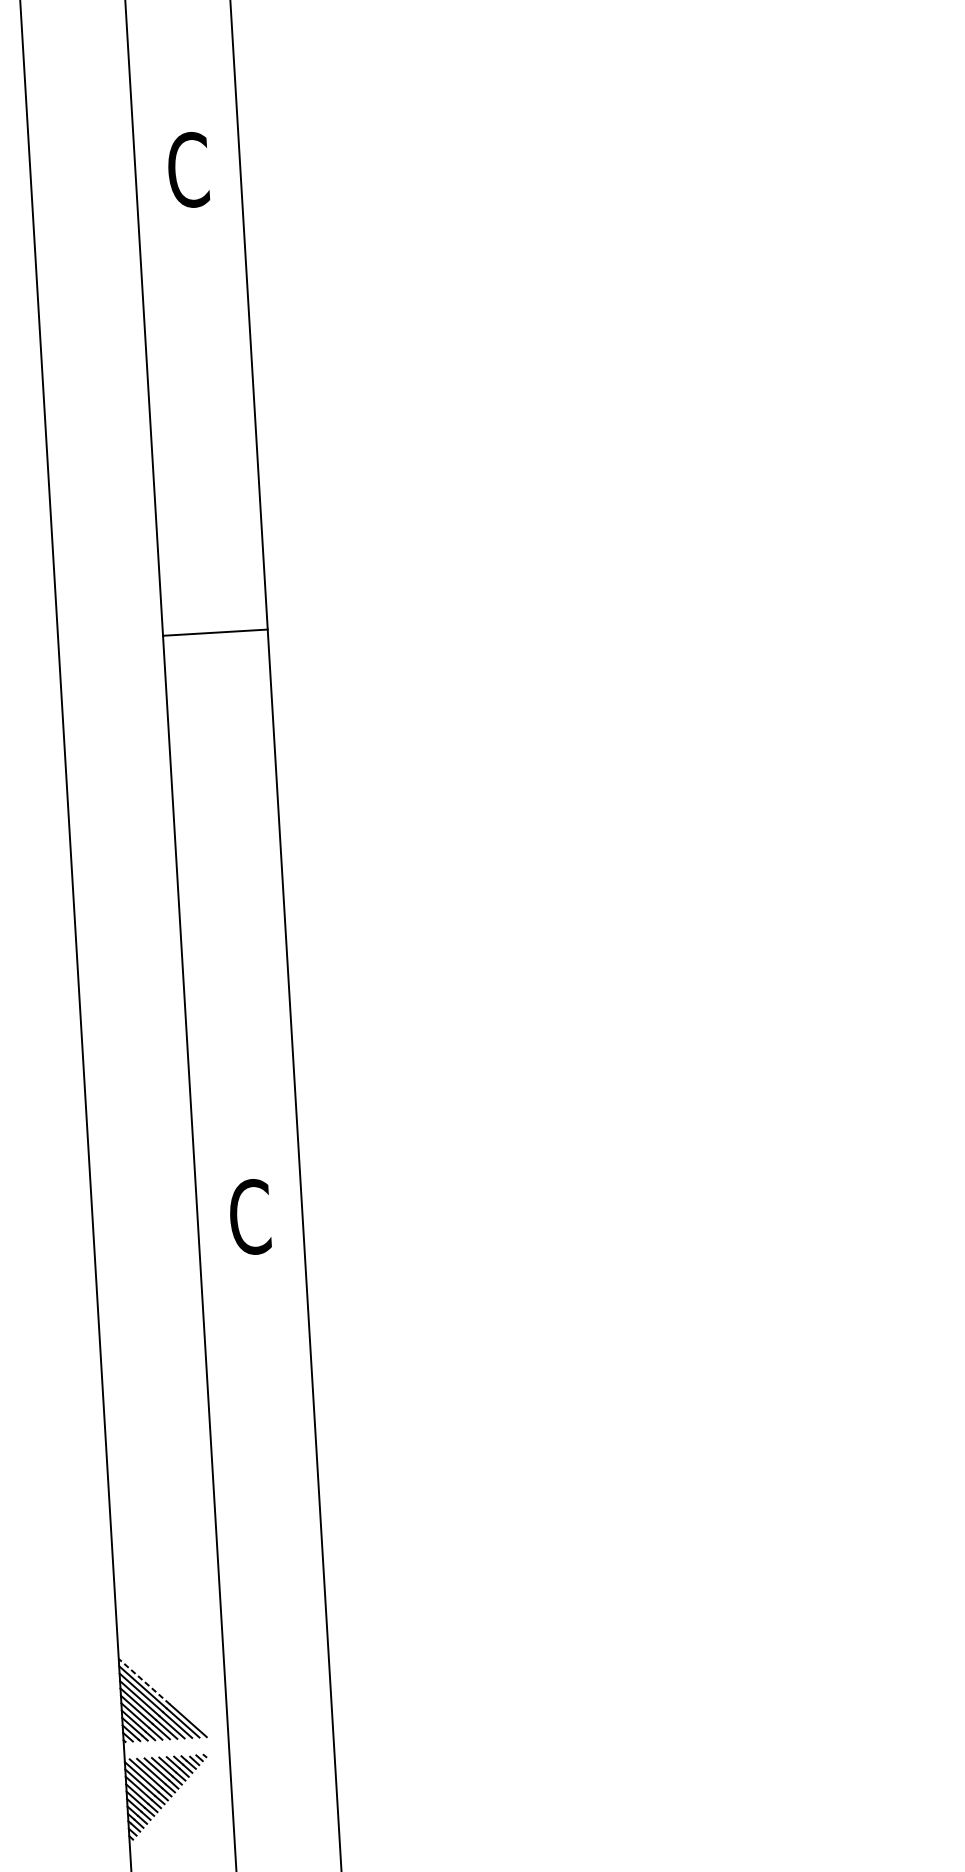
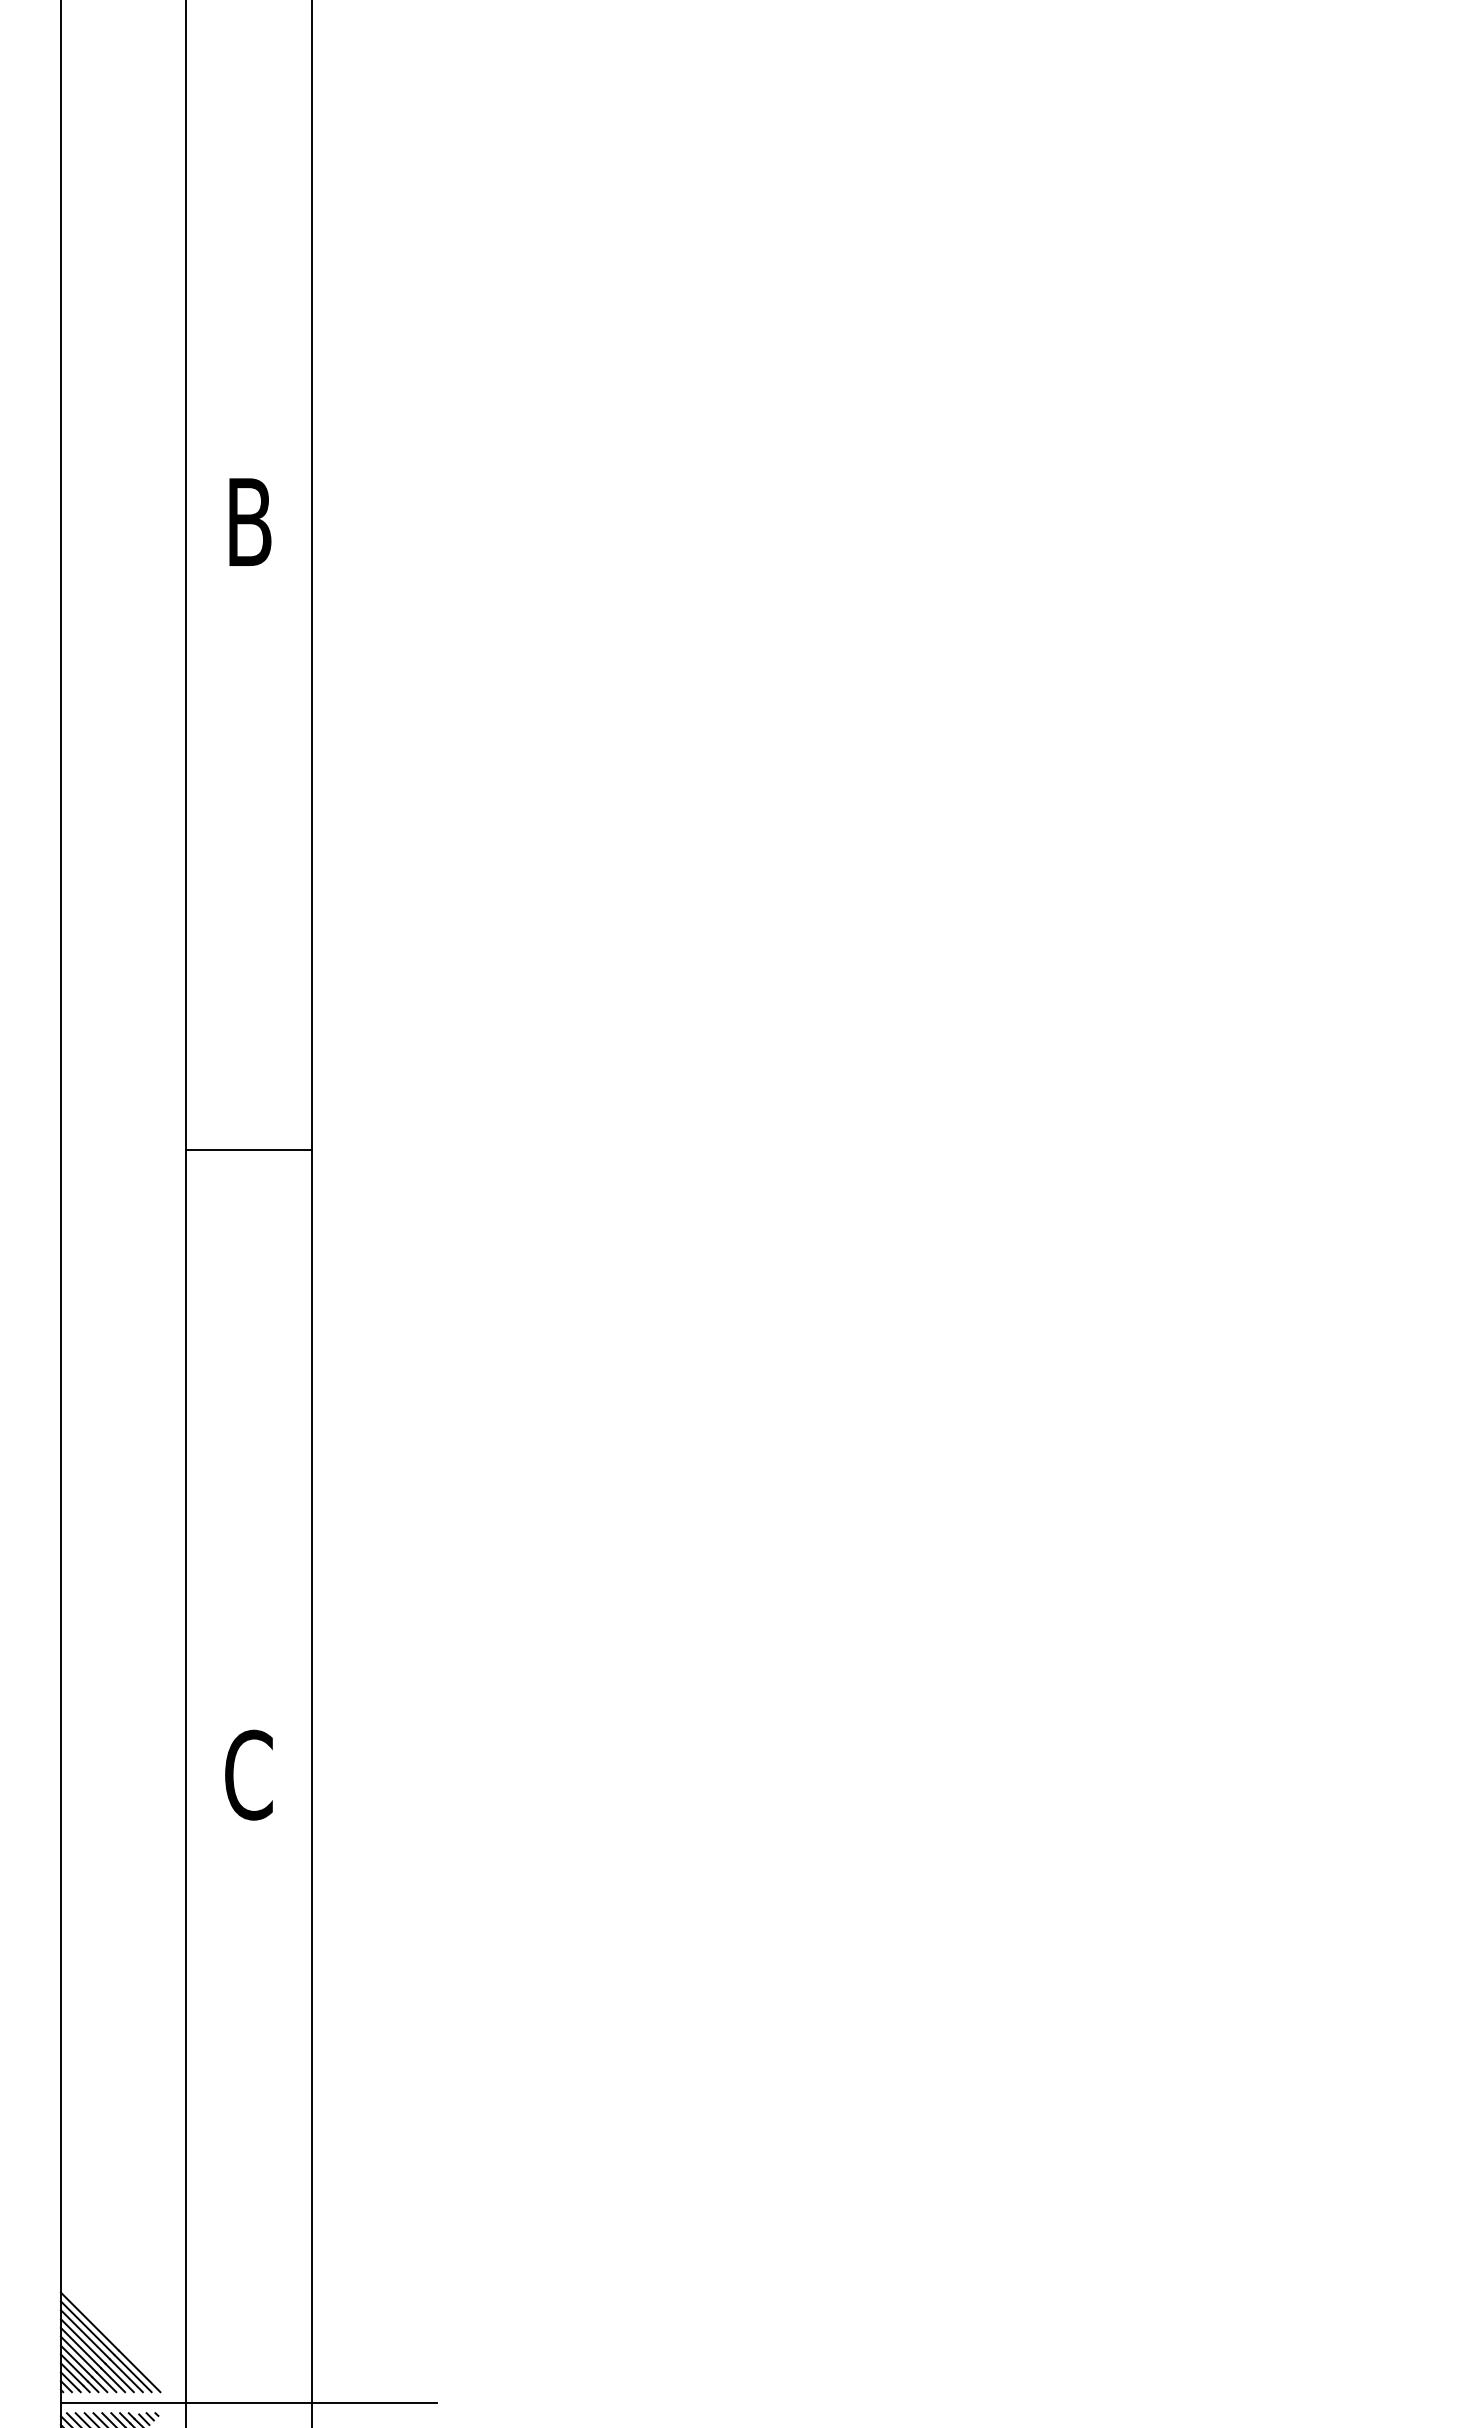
text: (188, 169) -> (249, 521), C -> B
line: (215, 632) -> (248, 1149), moved
line: (144, 1681) -> (89, 2321), dashed -> solid
line: (280, 1741) -> (248, 2402), added

